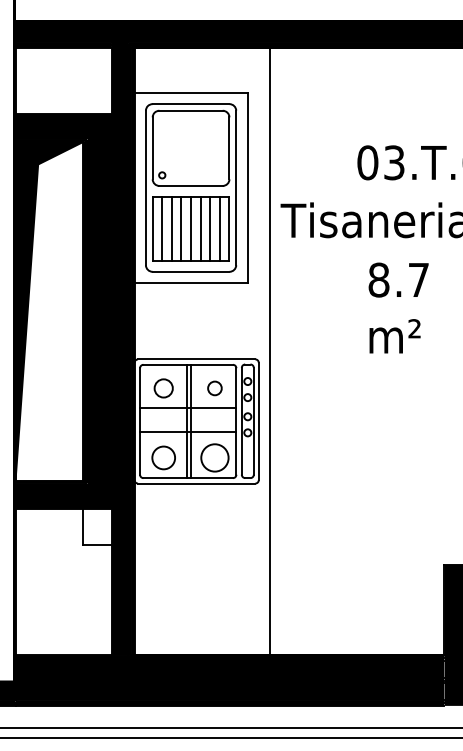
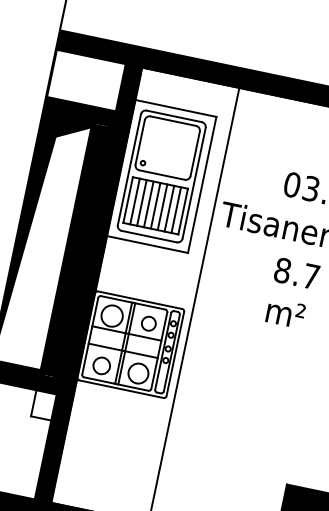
circle: (163, 388) -> (111, 316), size x1.6
circle: (214, 388) -> (148, 323), size x1.4

